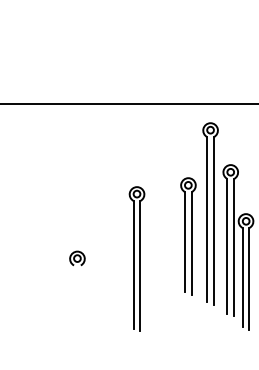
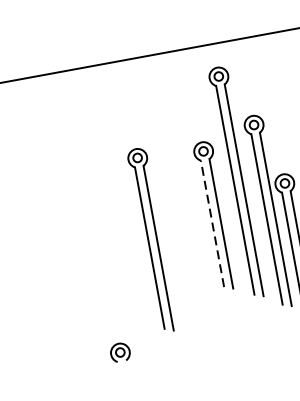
line: (185, 241) -> (212, 223), solid -> dashed
part: (77, 257) -> (120, 351), moved
part: (136, 258) -> (151, 239), moved

